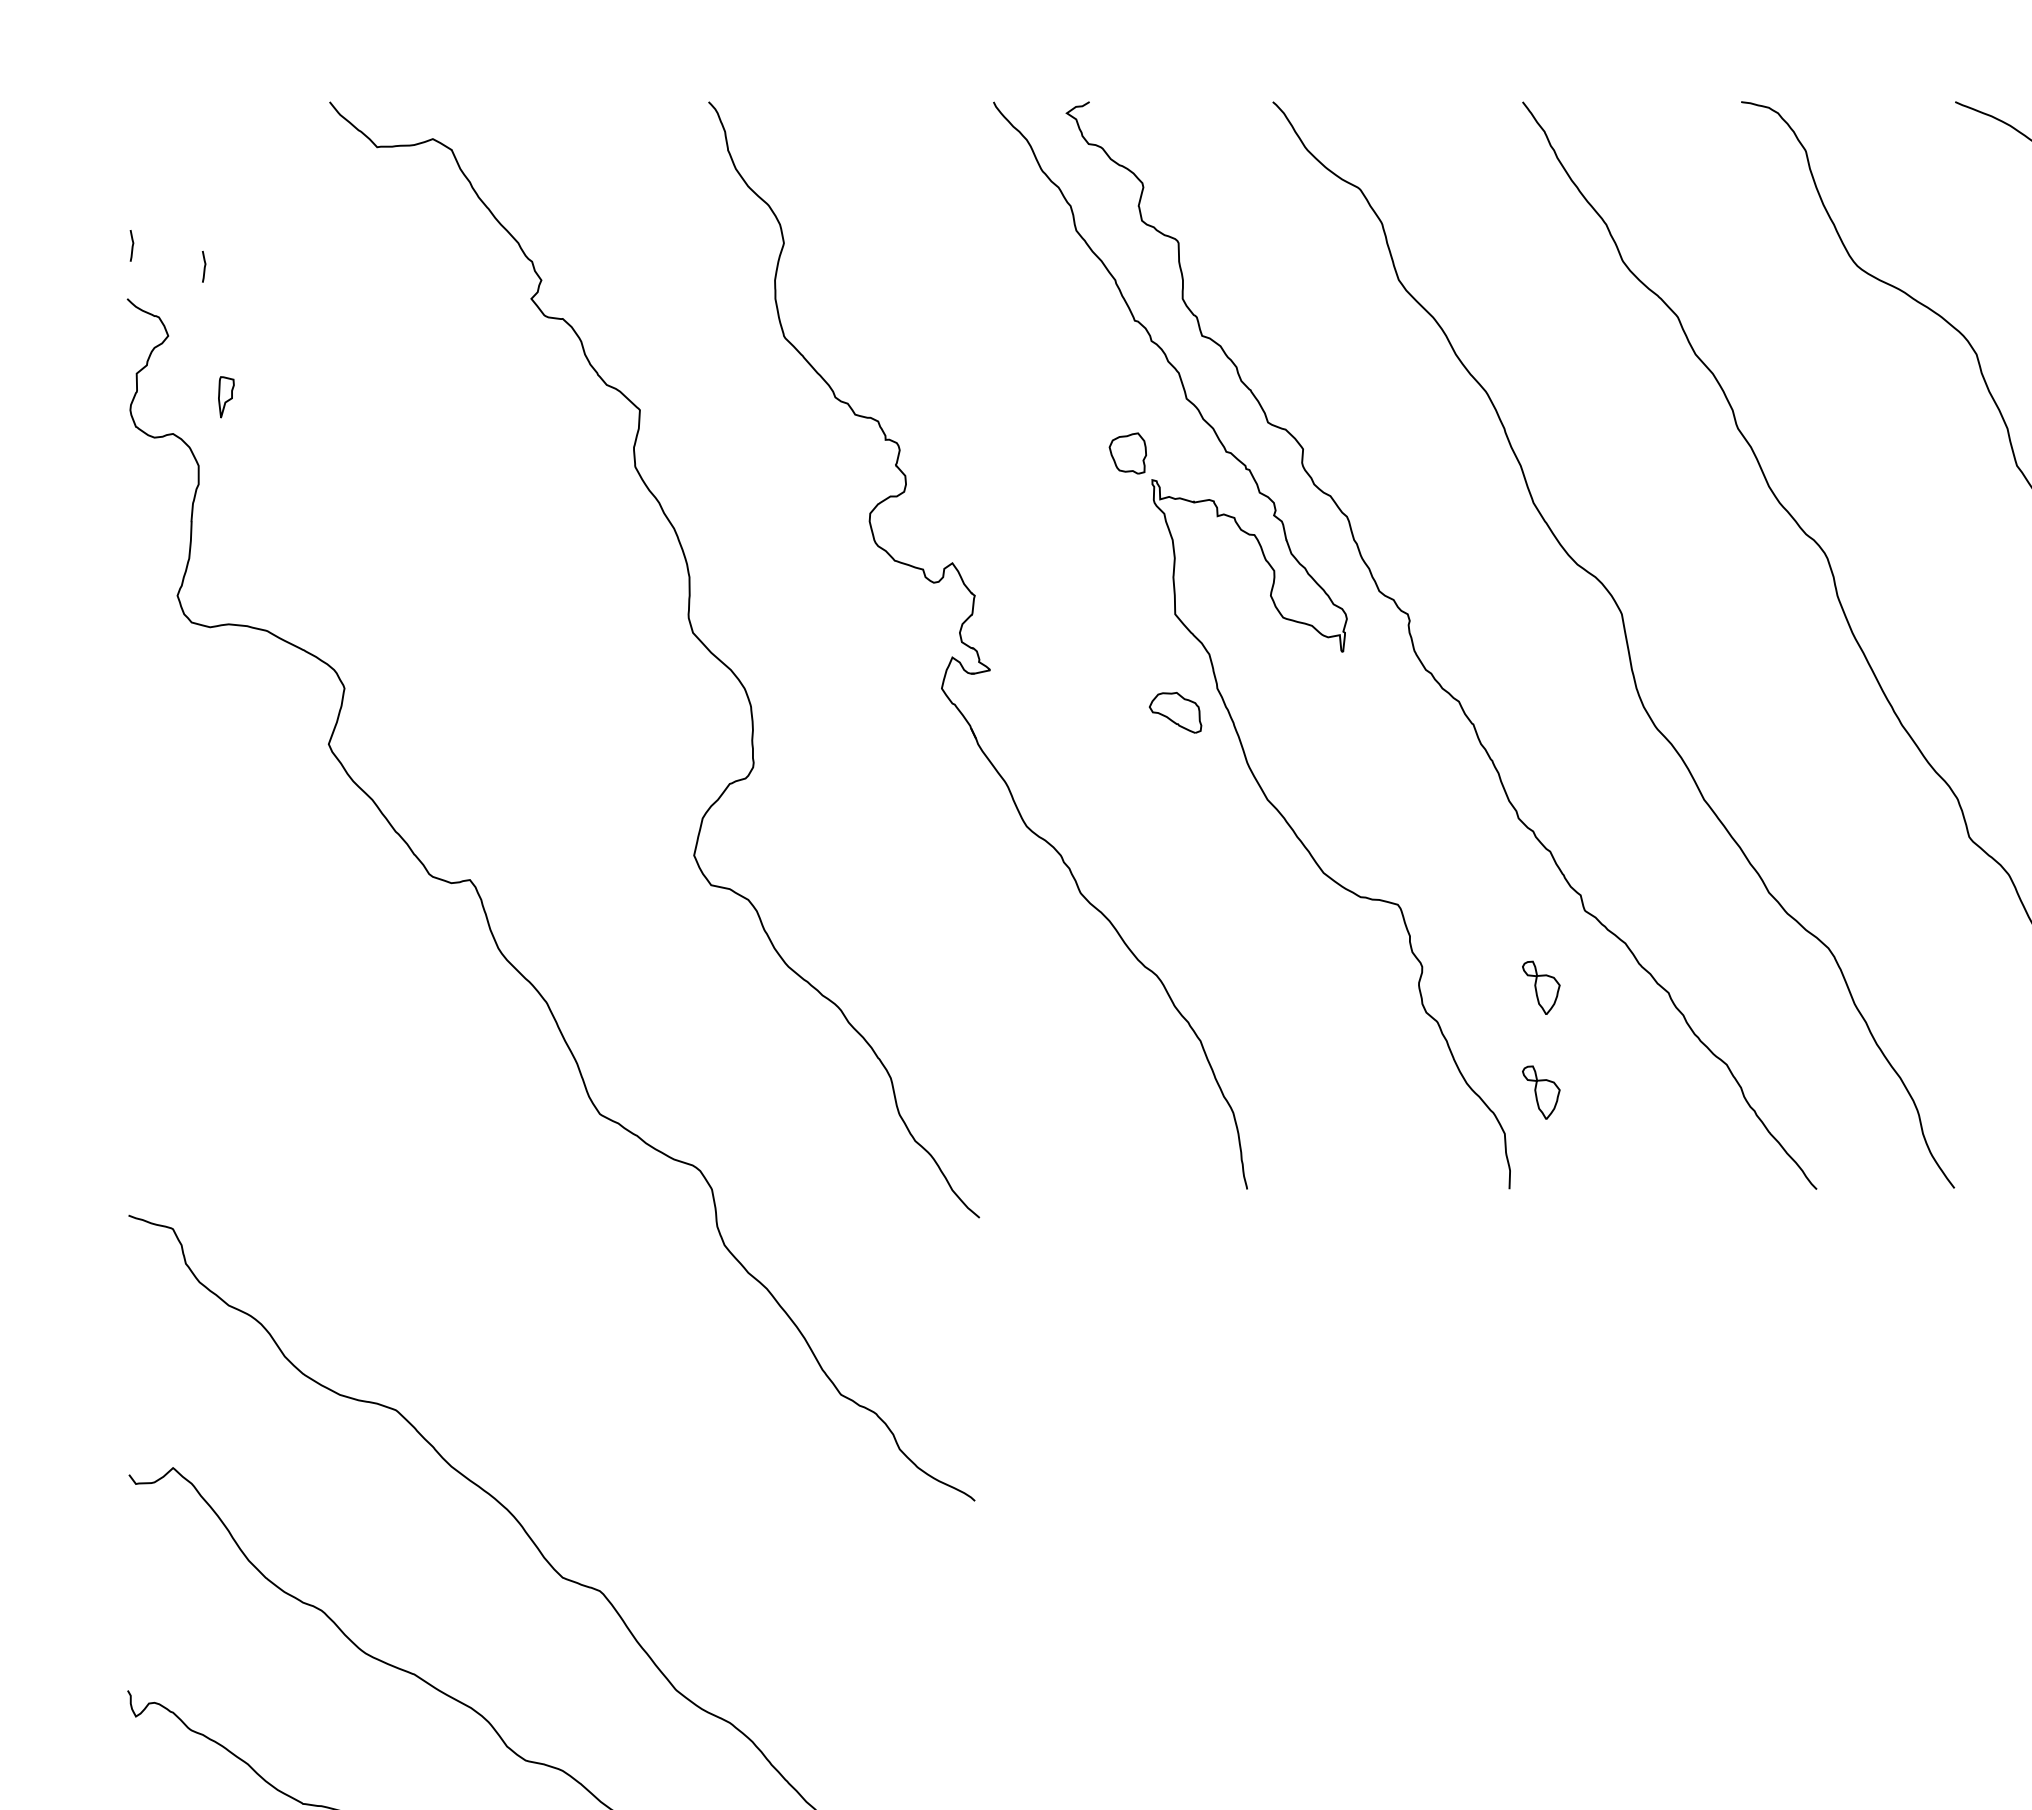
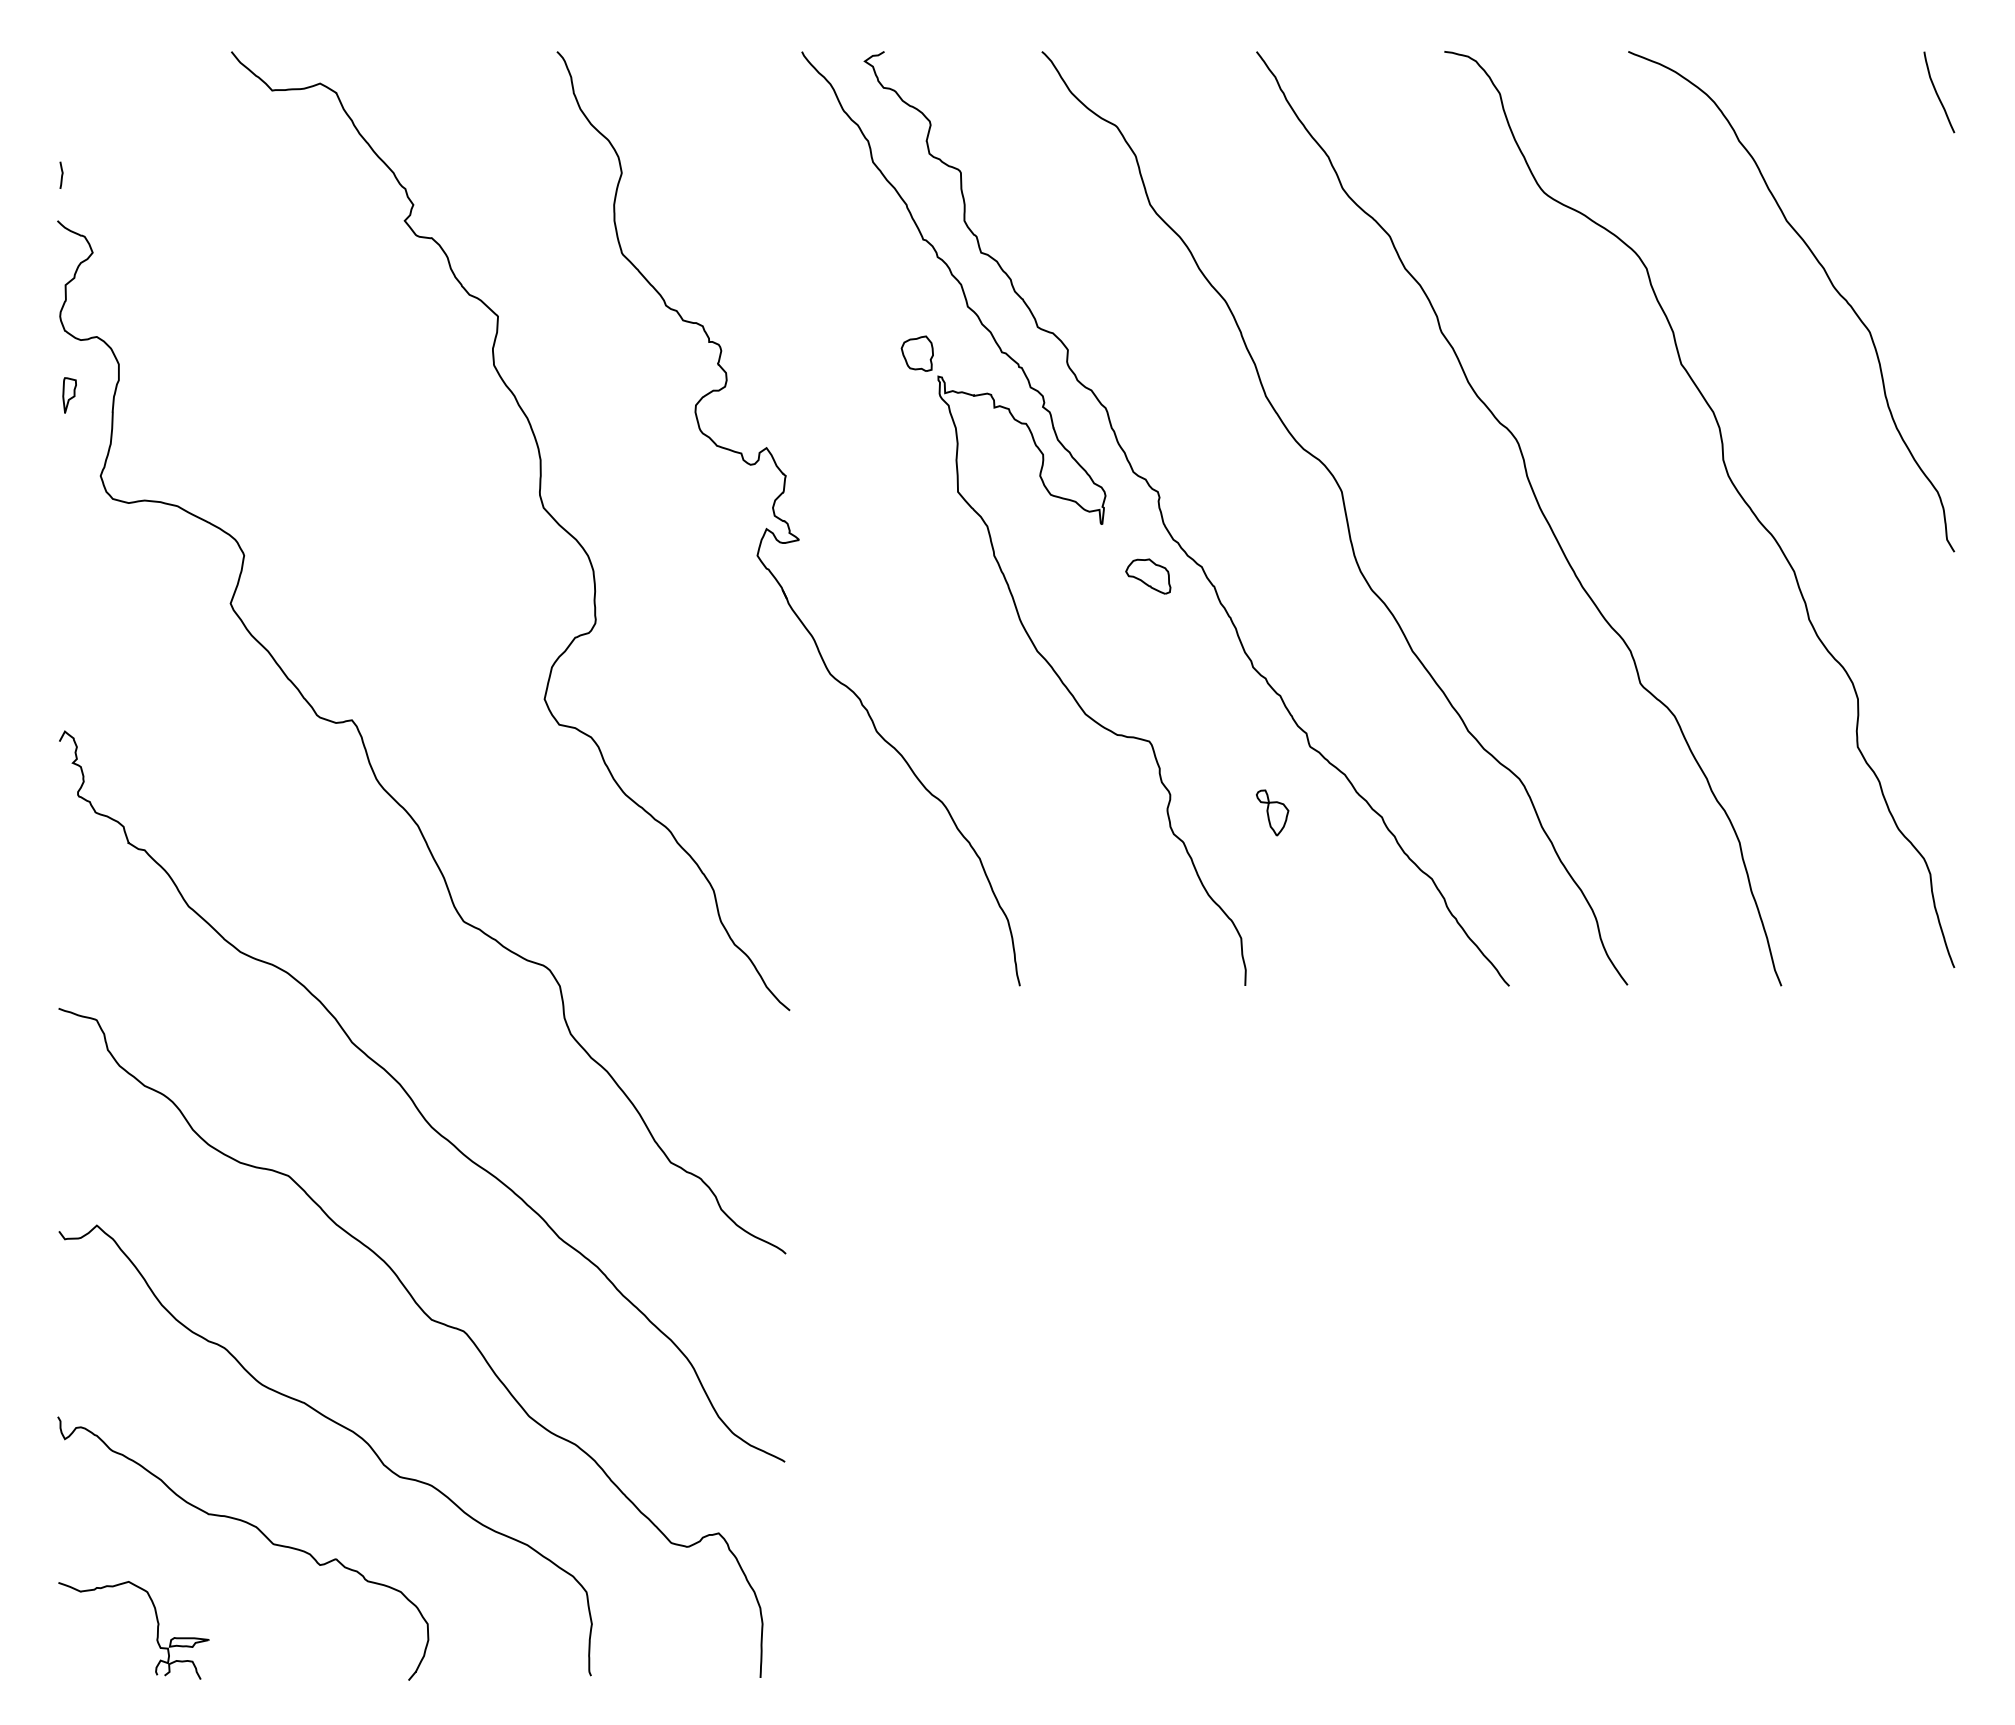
curve: (204, 265) -> (123, 192), removed
part: (226, 397) -> (69, 395), moved
part: (1175, 712) -> (1148, 576), moved
part: (1541, 1092) -> (1272, 902), removed
curve: (541, 1322) -> (413, 1100), added

